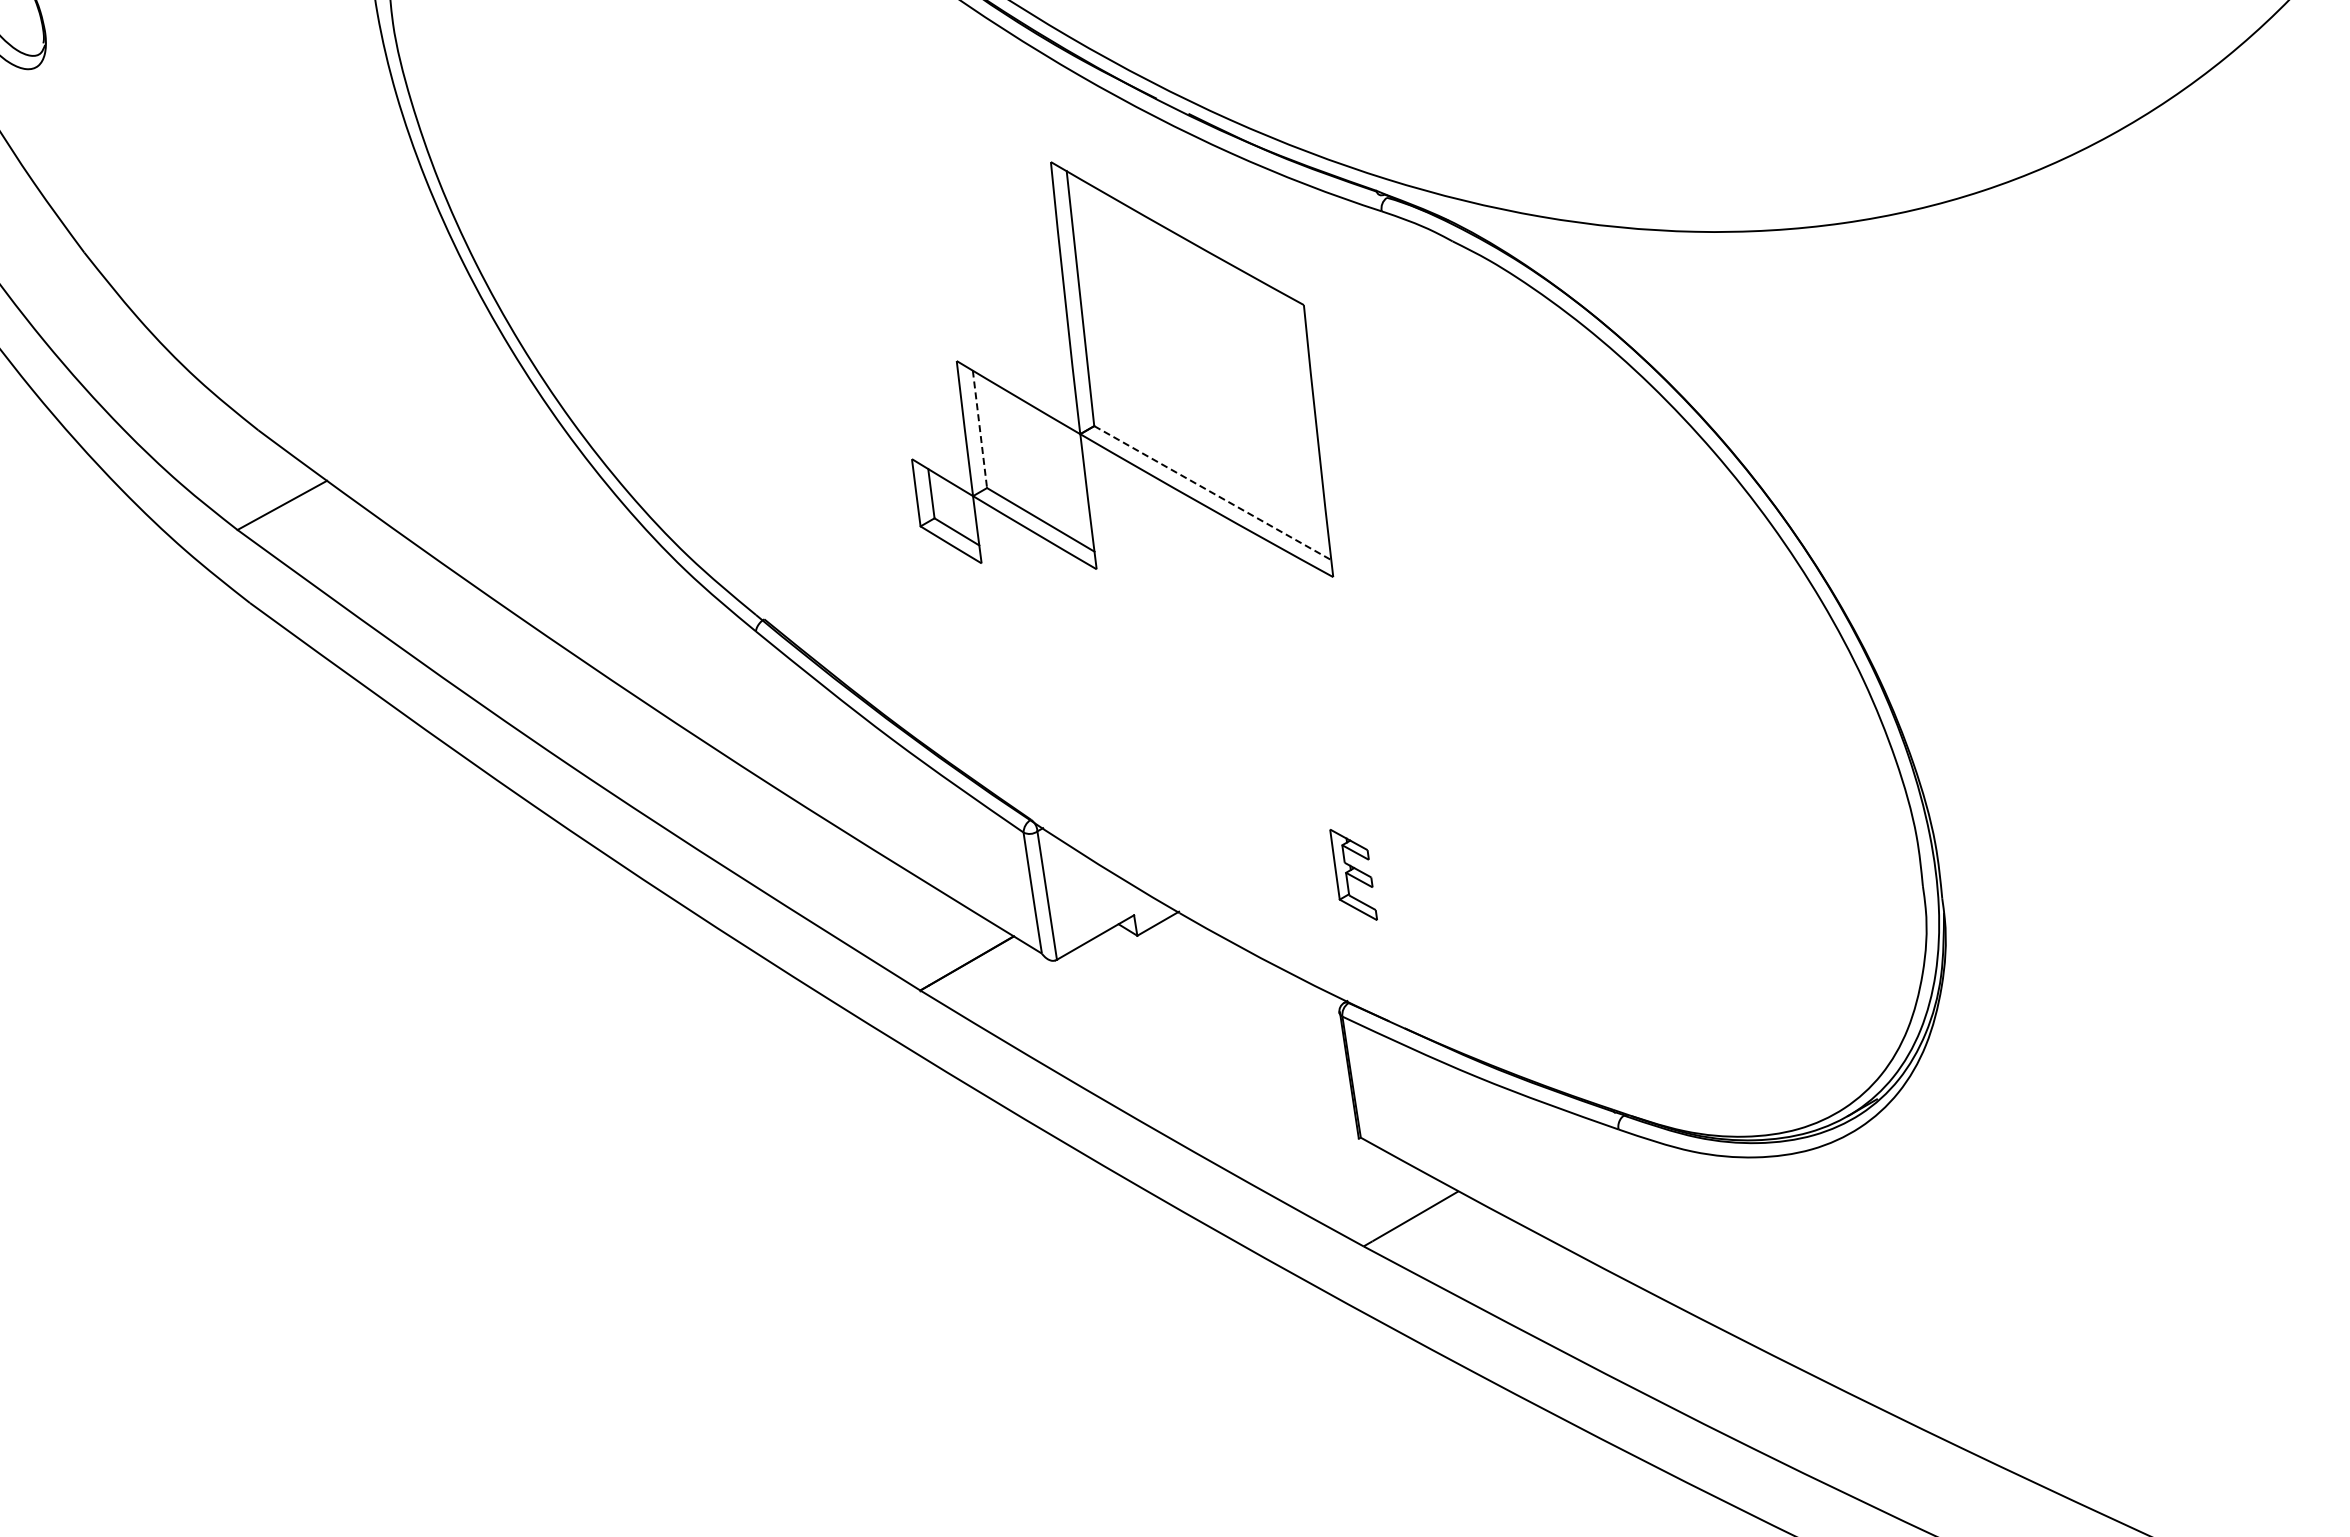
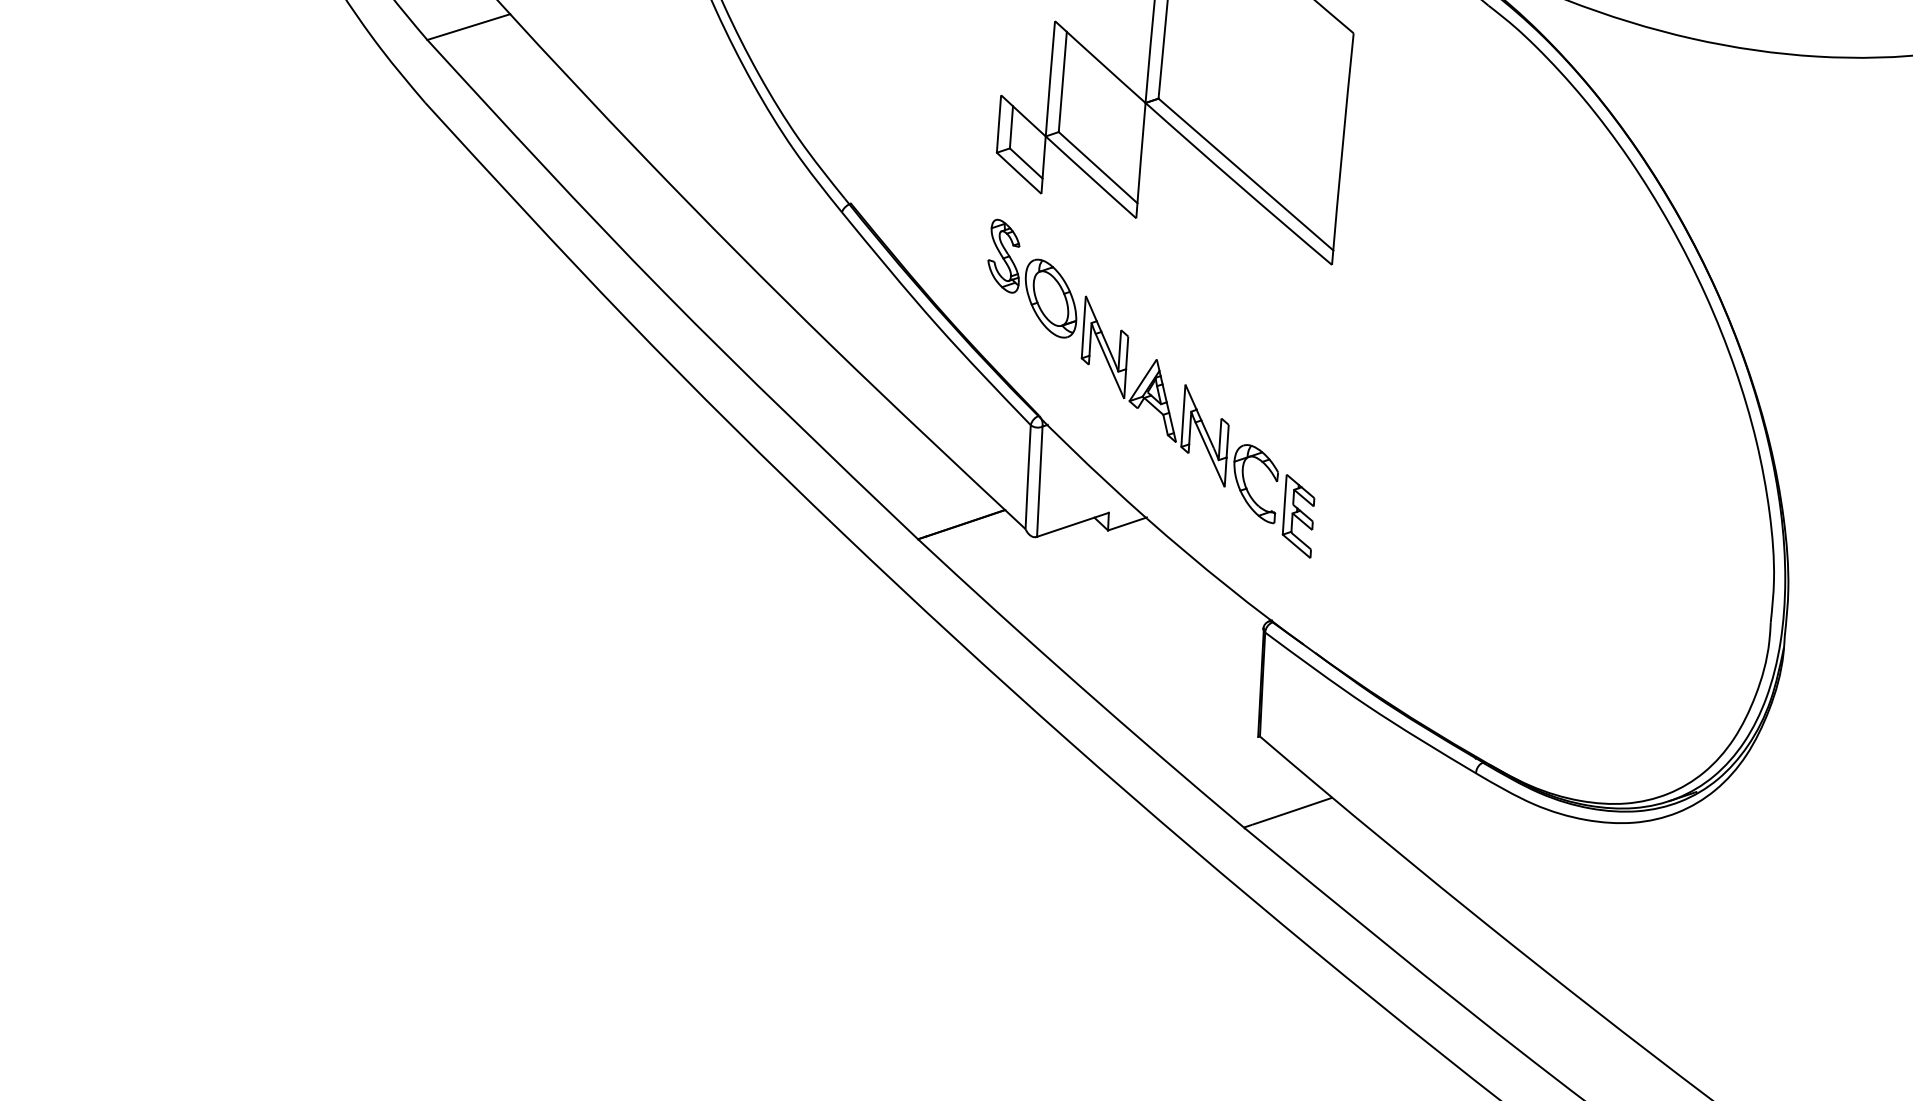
line: (980, 429) -> (1063, 82), dashed -> solid
line: (1213, 493) -> (1246, 174), dashed -> solid
part: (1121, 745) -> (1127, 369), added

